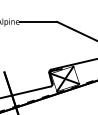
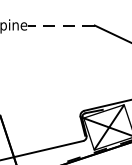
line: (38, 21) -> (61, 24), solid -> dashed

